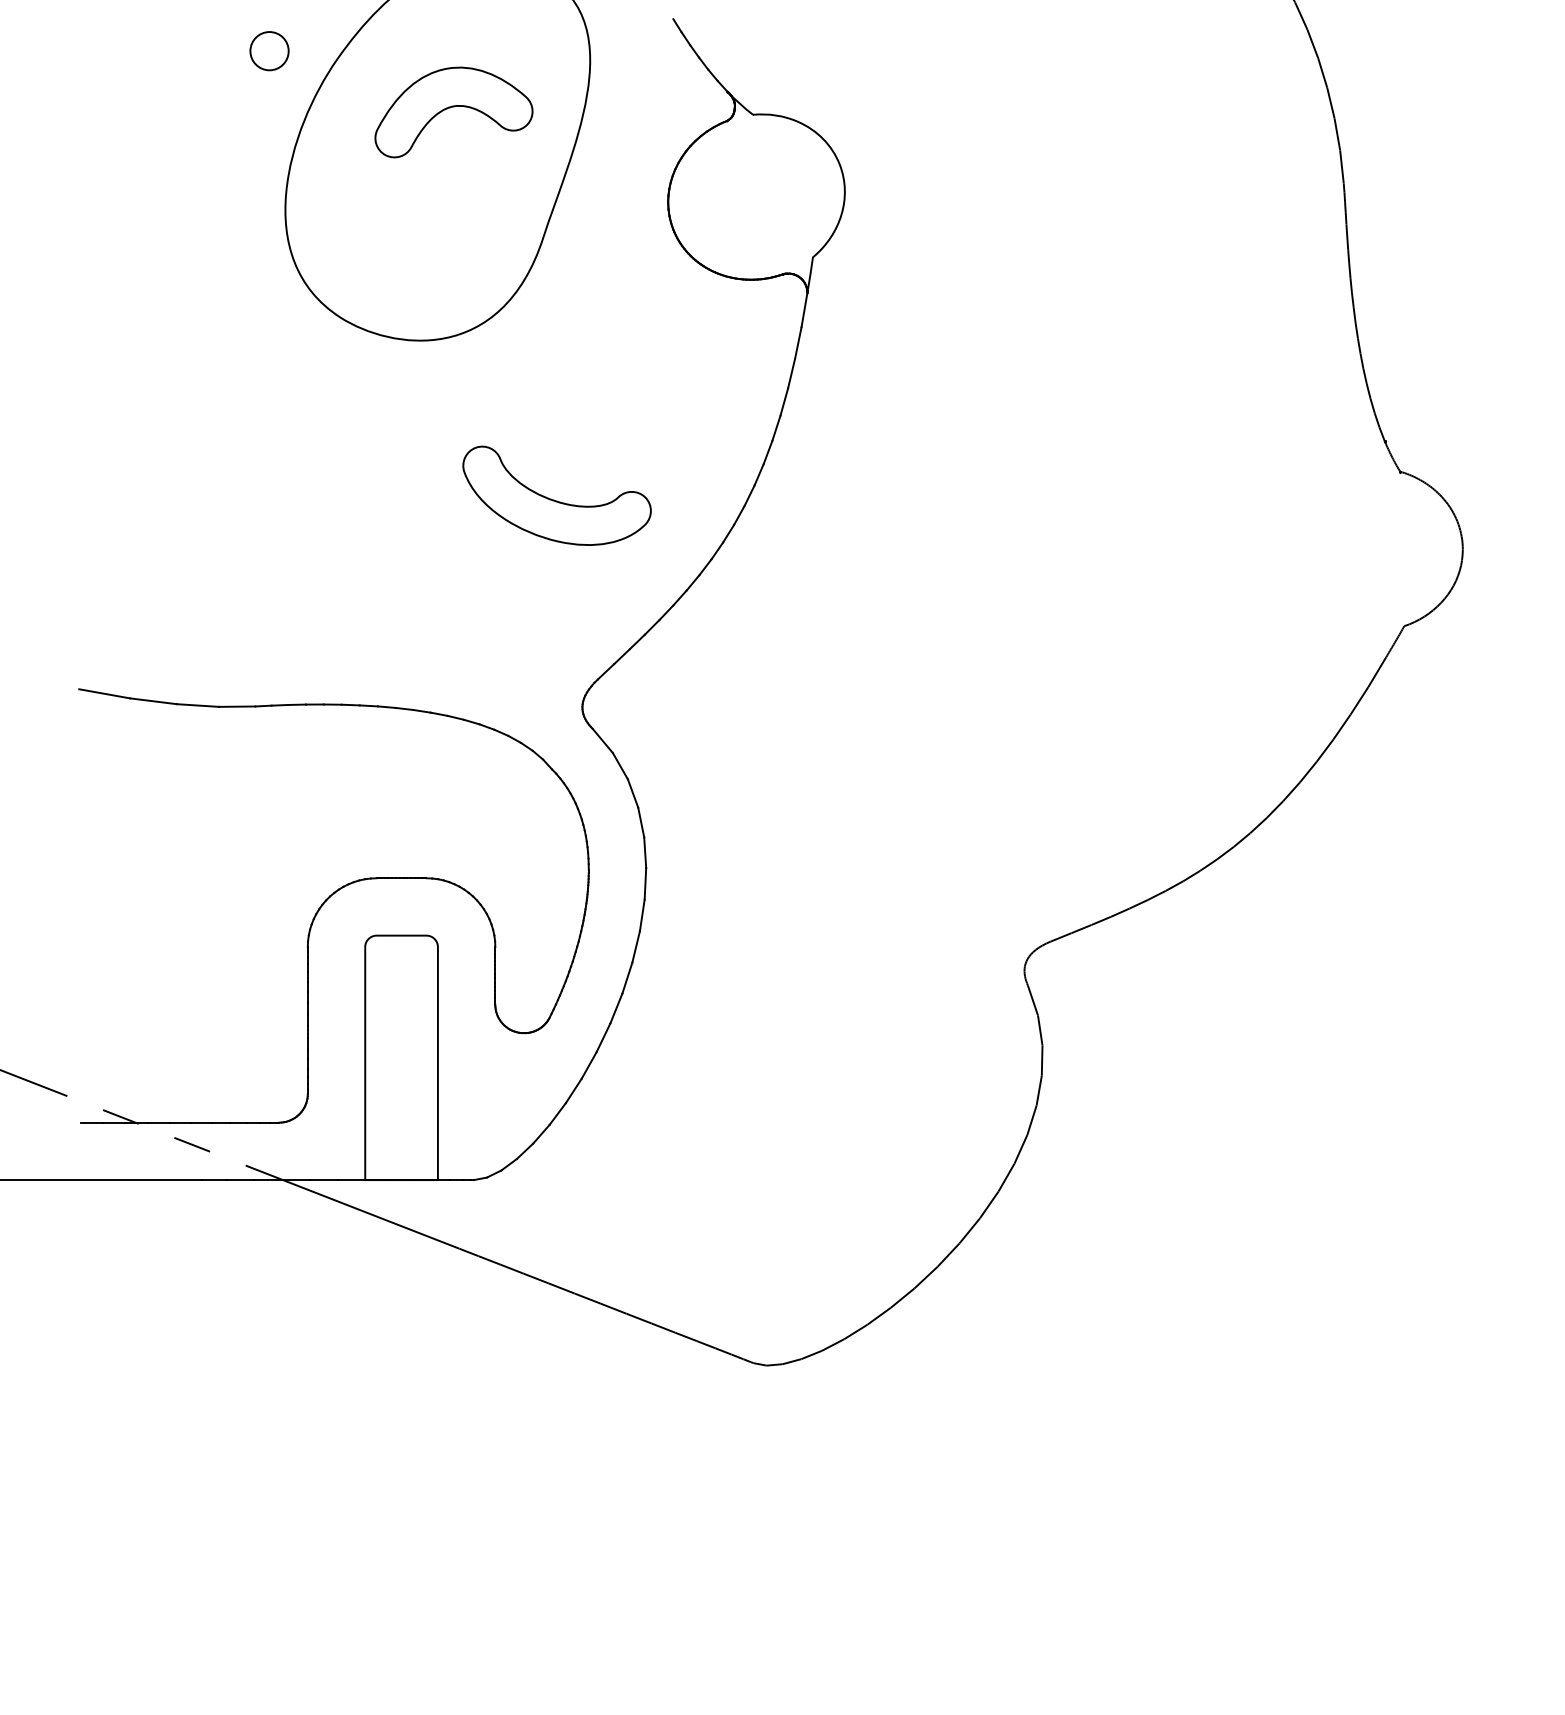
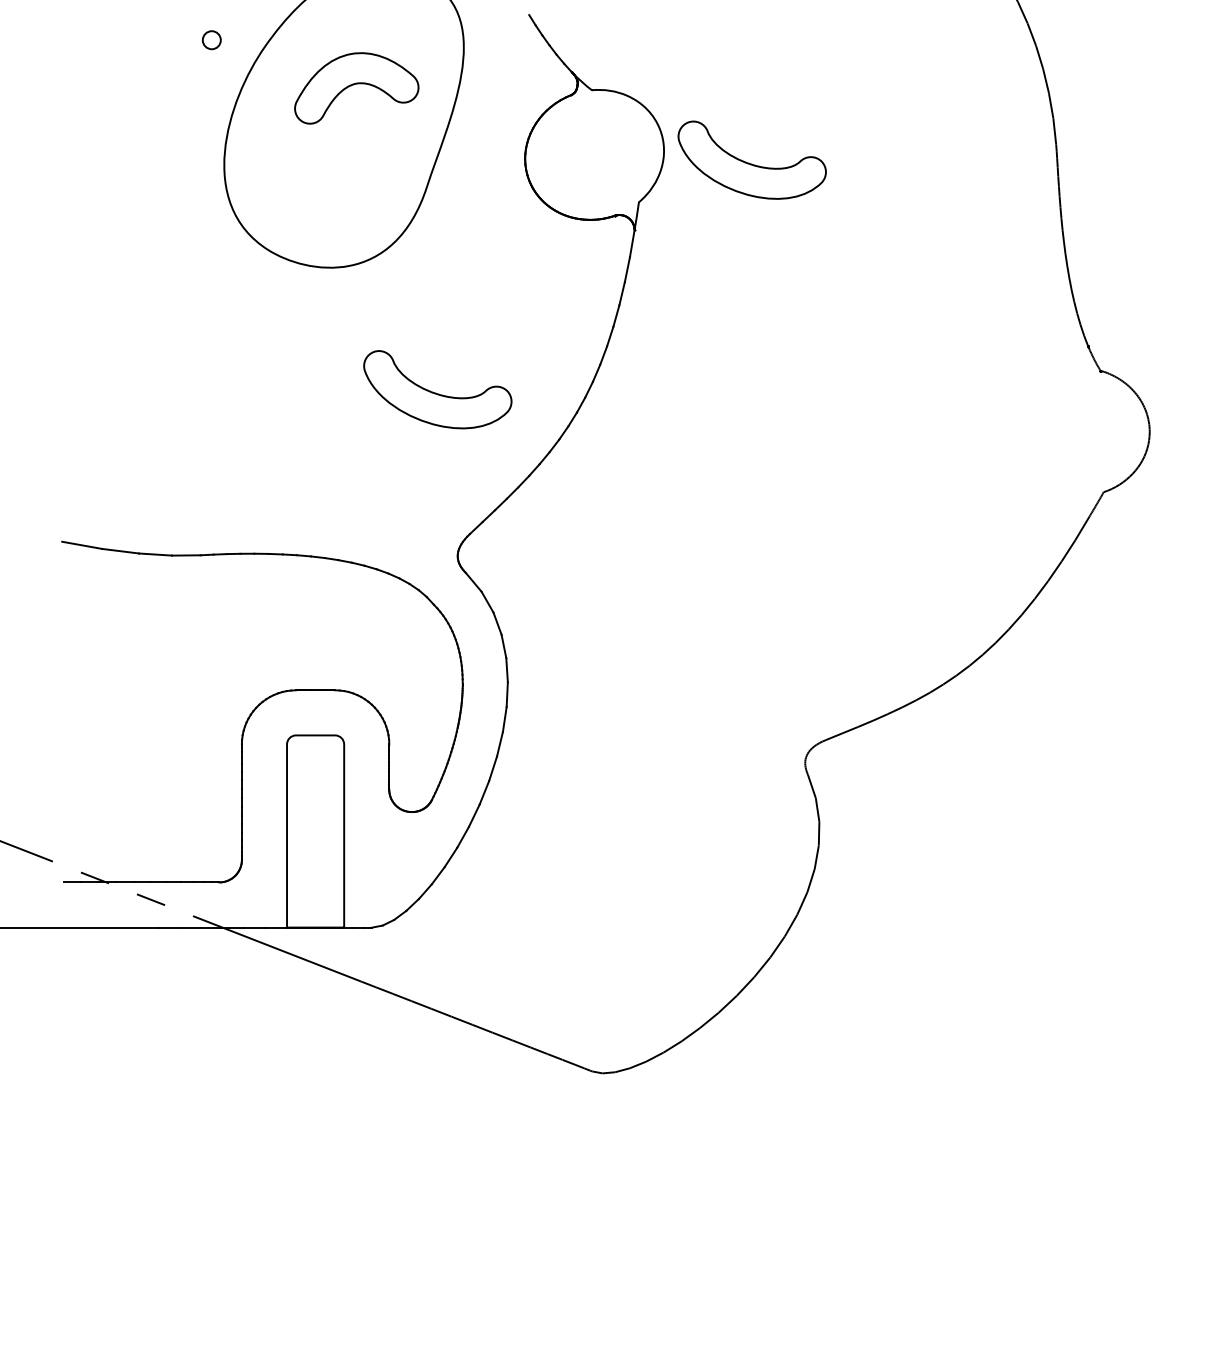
circle: (269, 51) -> (211, 40), size x0.6
part: (956, 203) -> (751, 159), added

